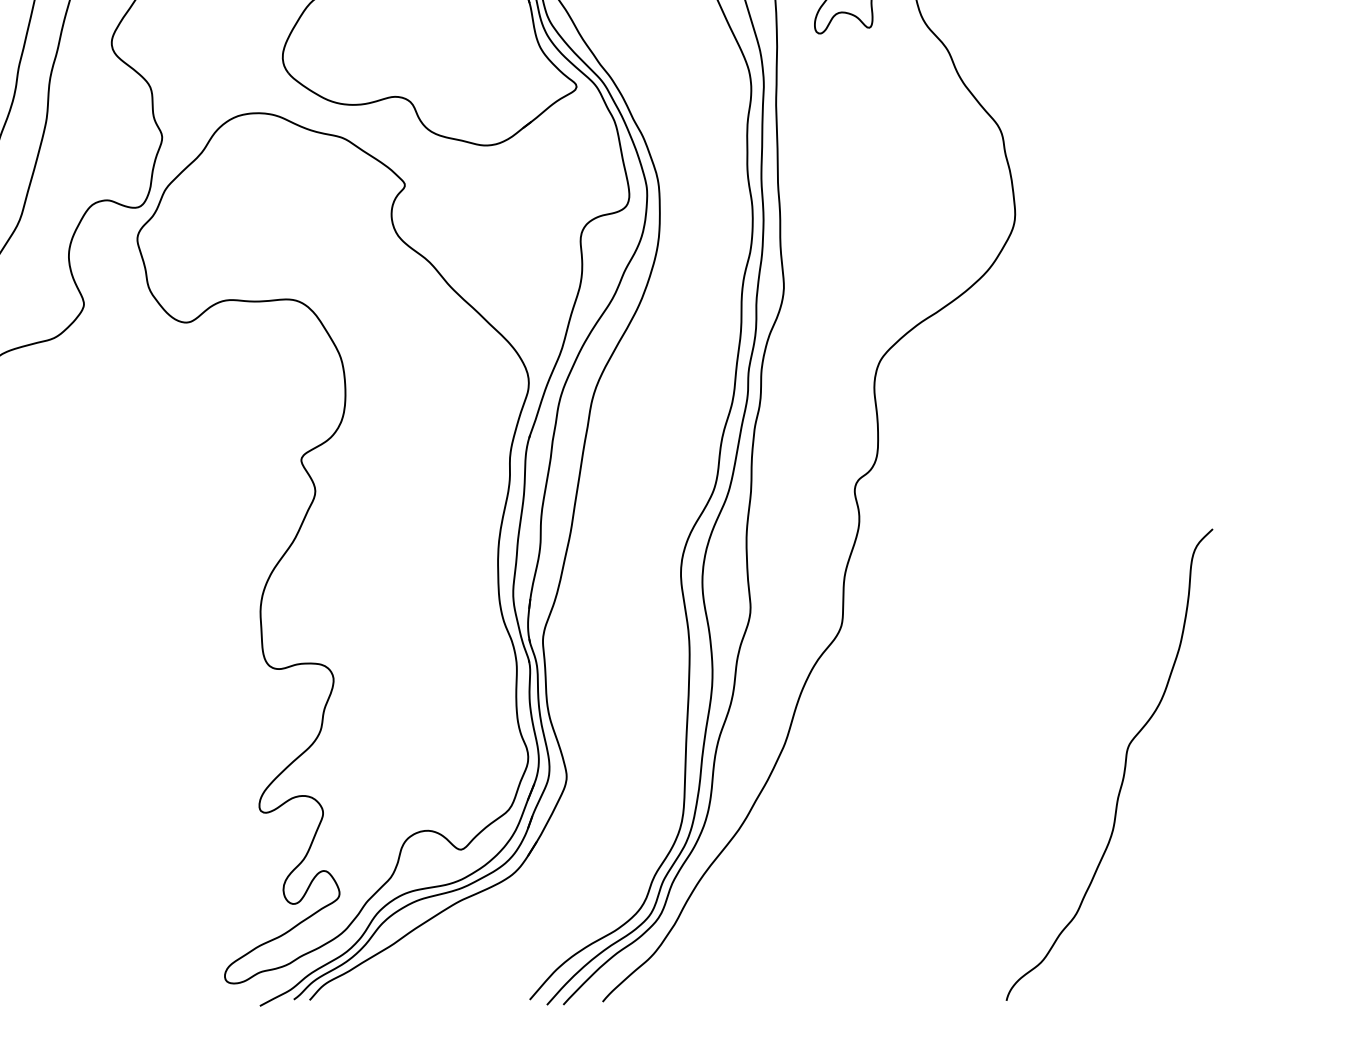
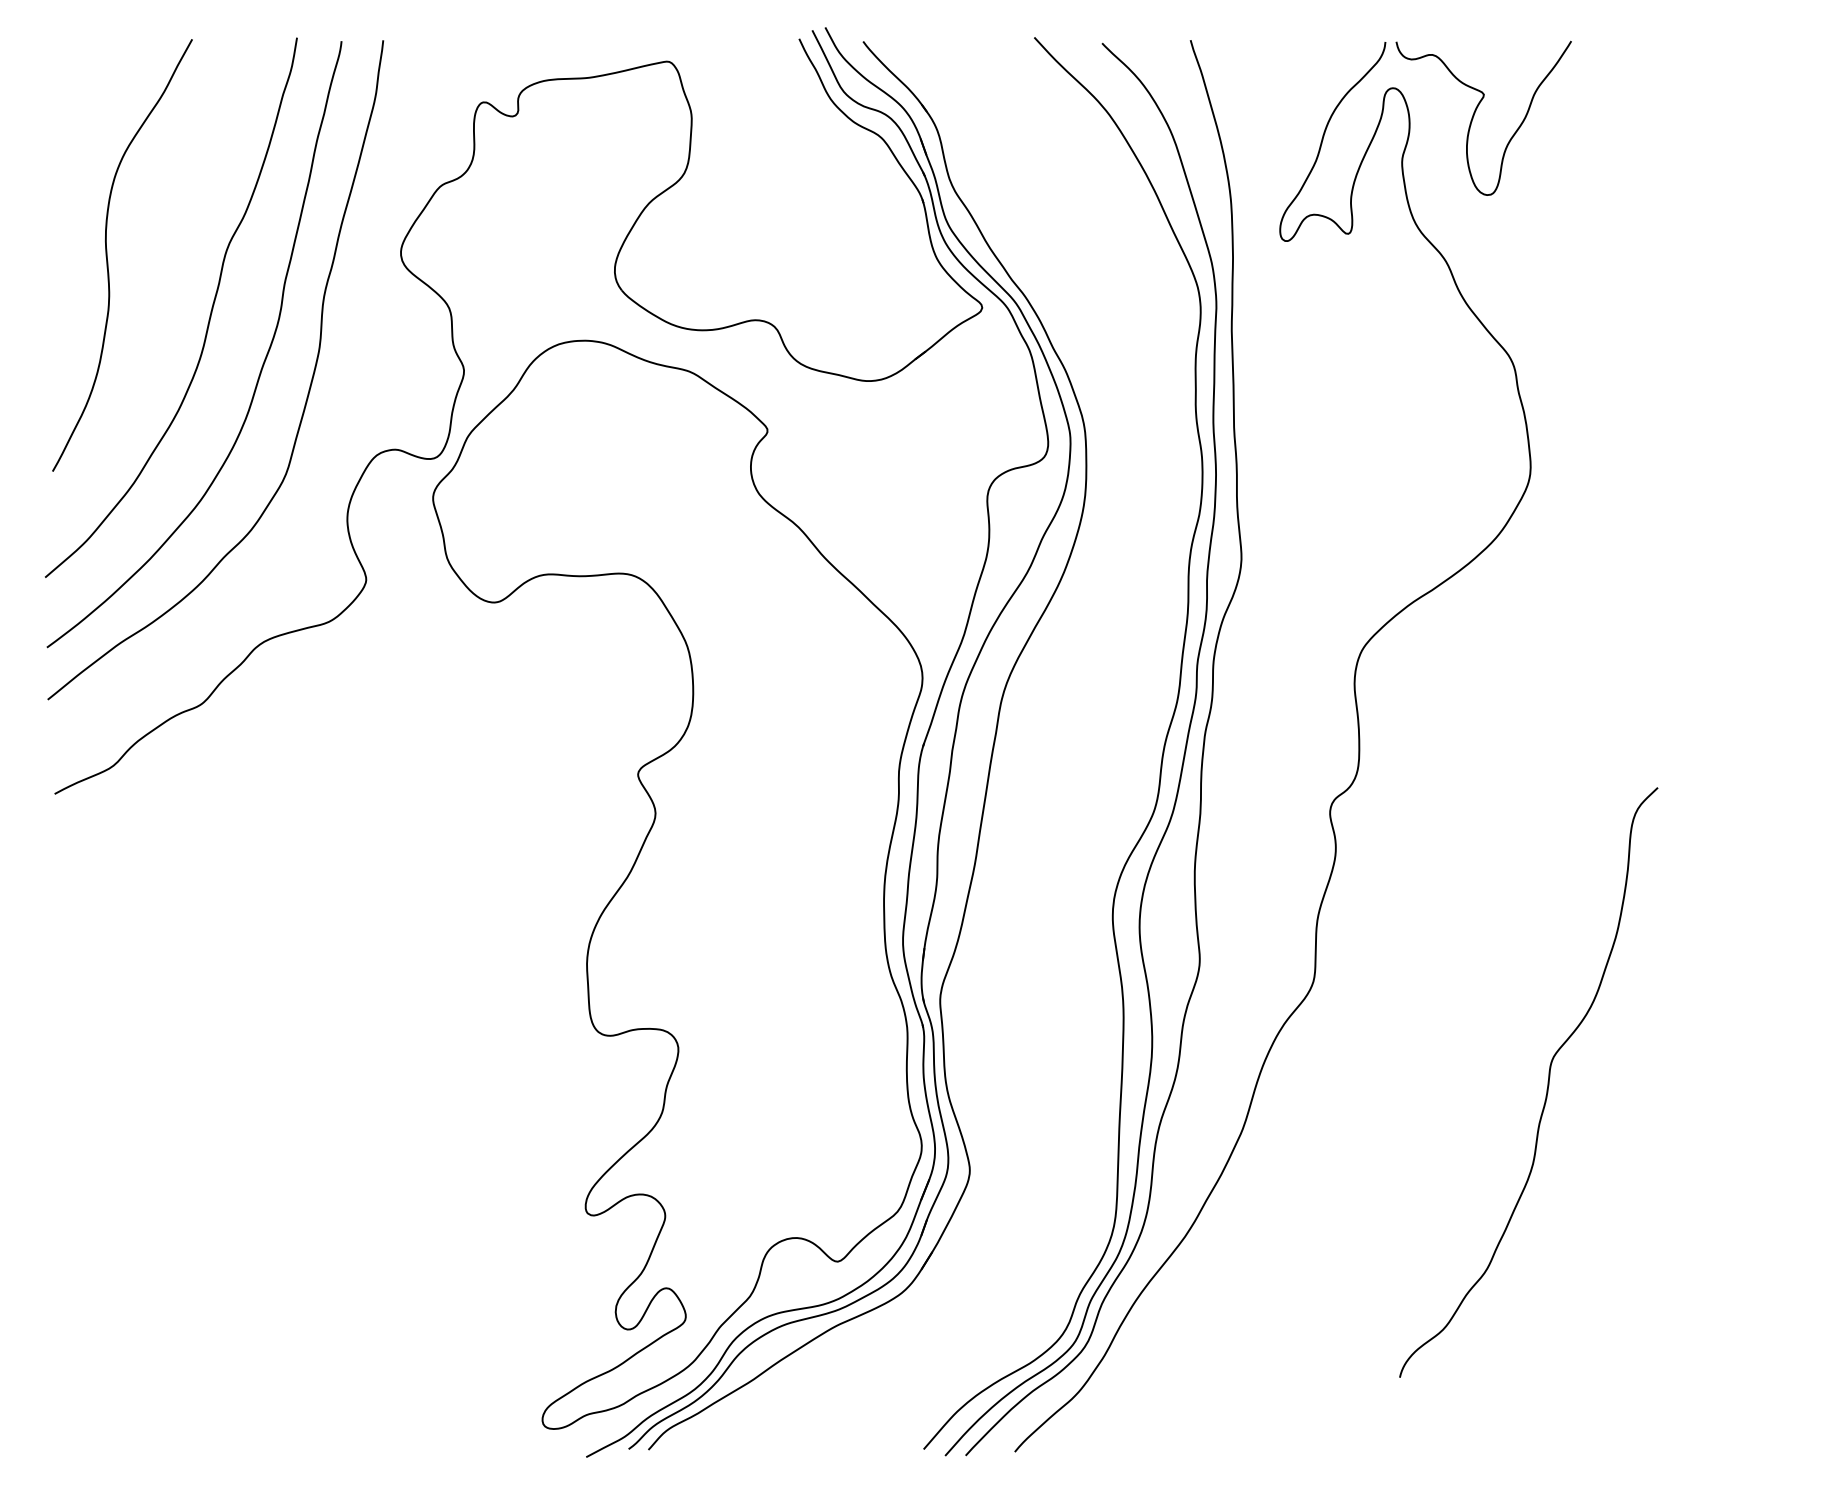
curve: (1124, 764) -> (1547, 1082), moved

